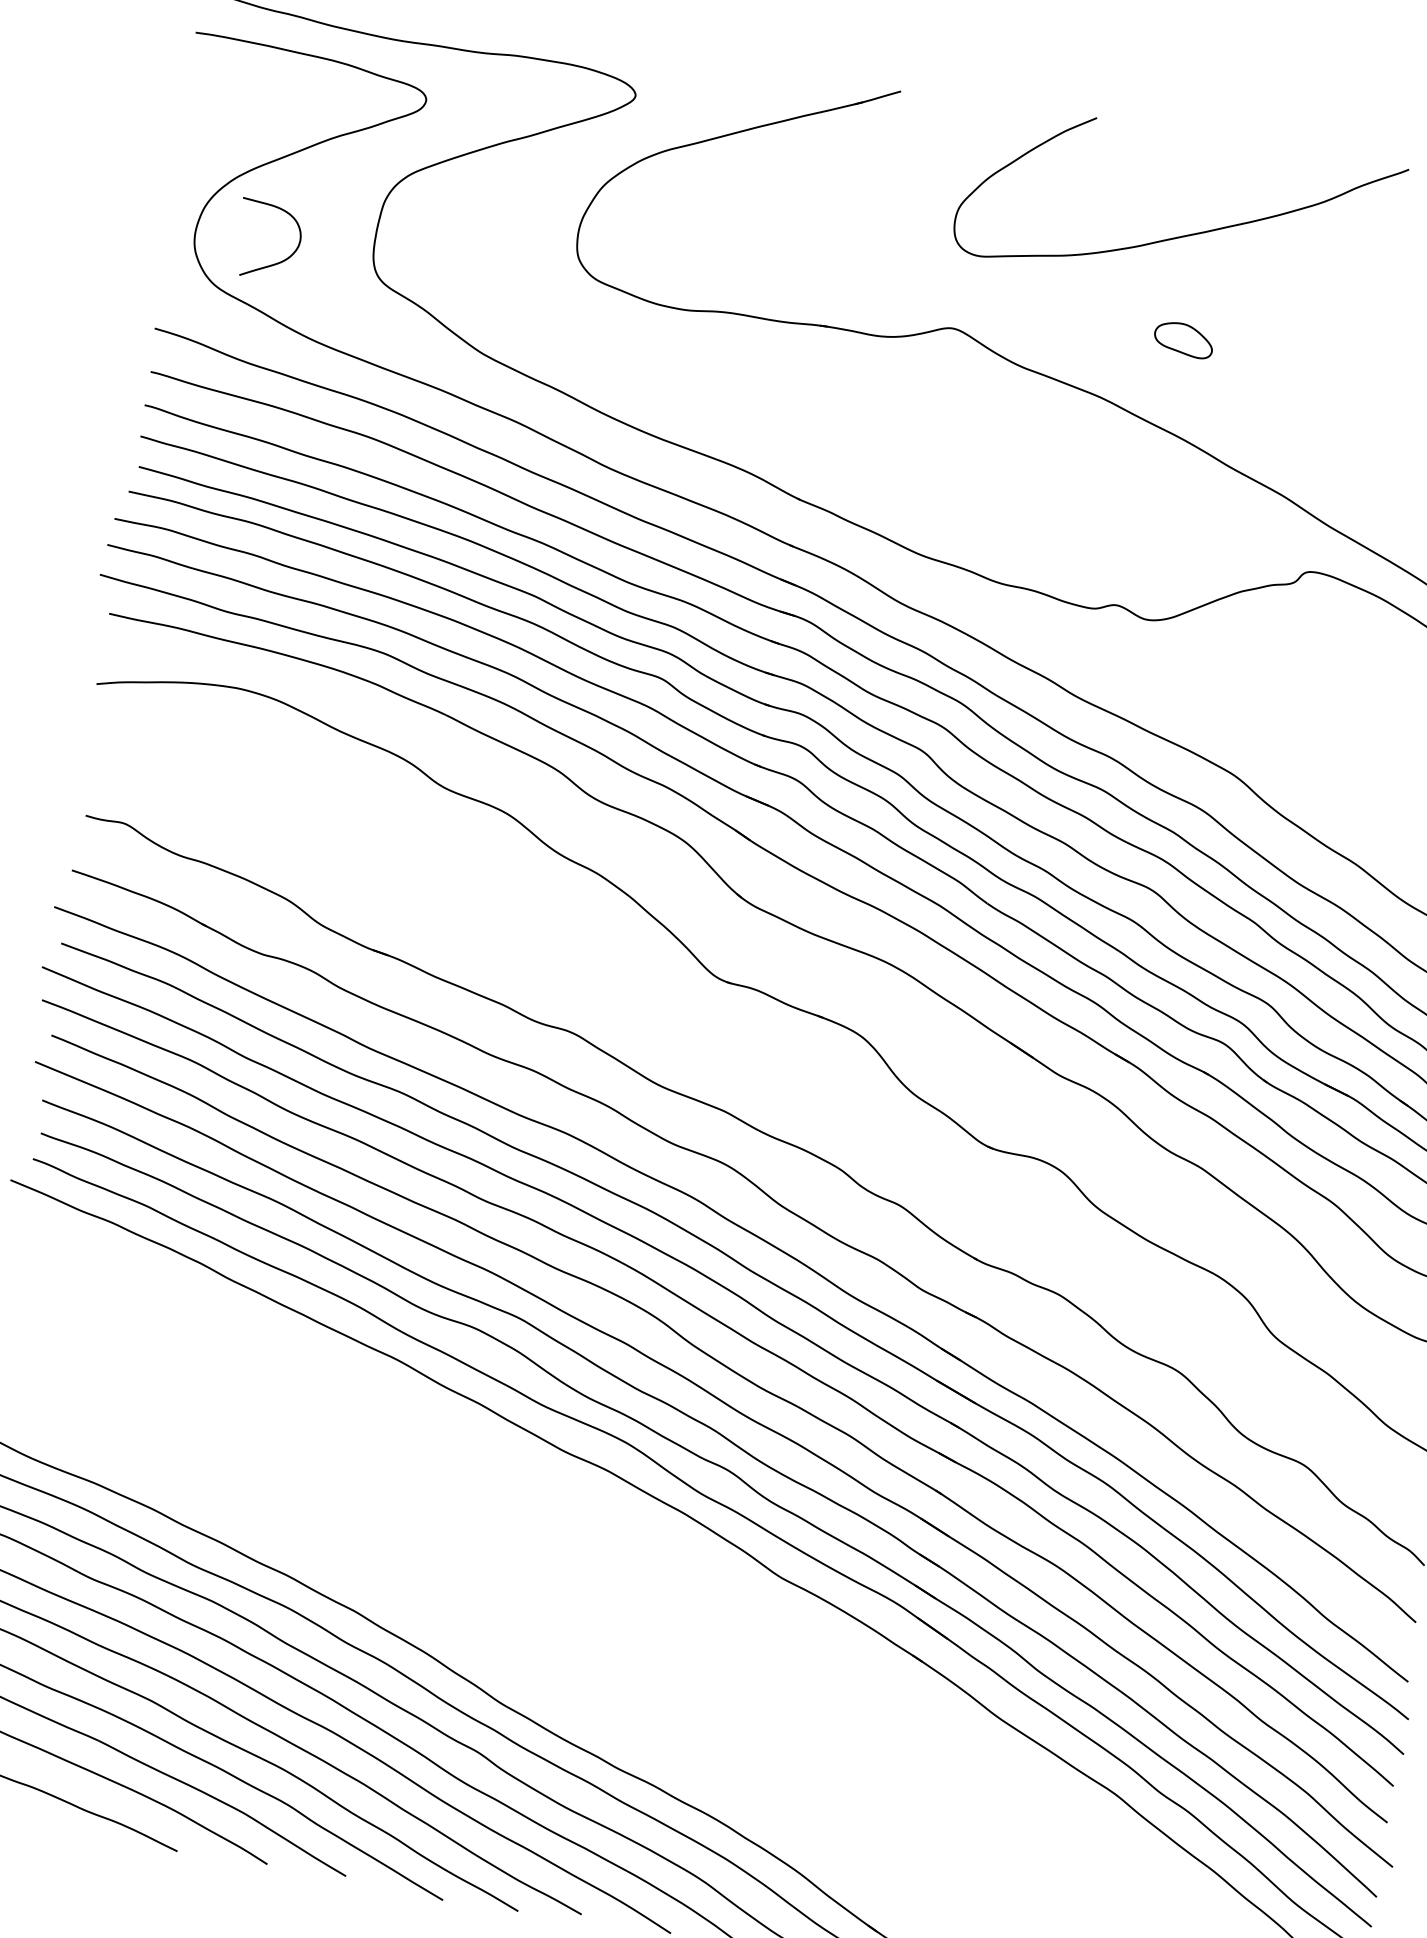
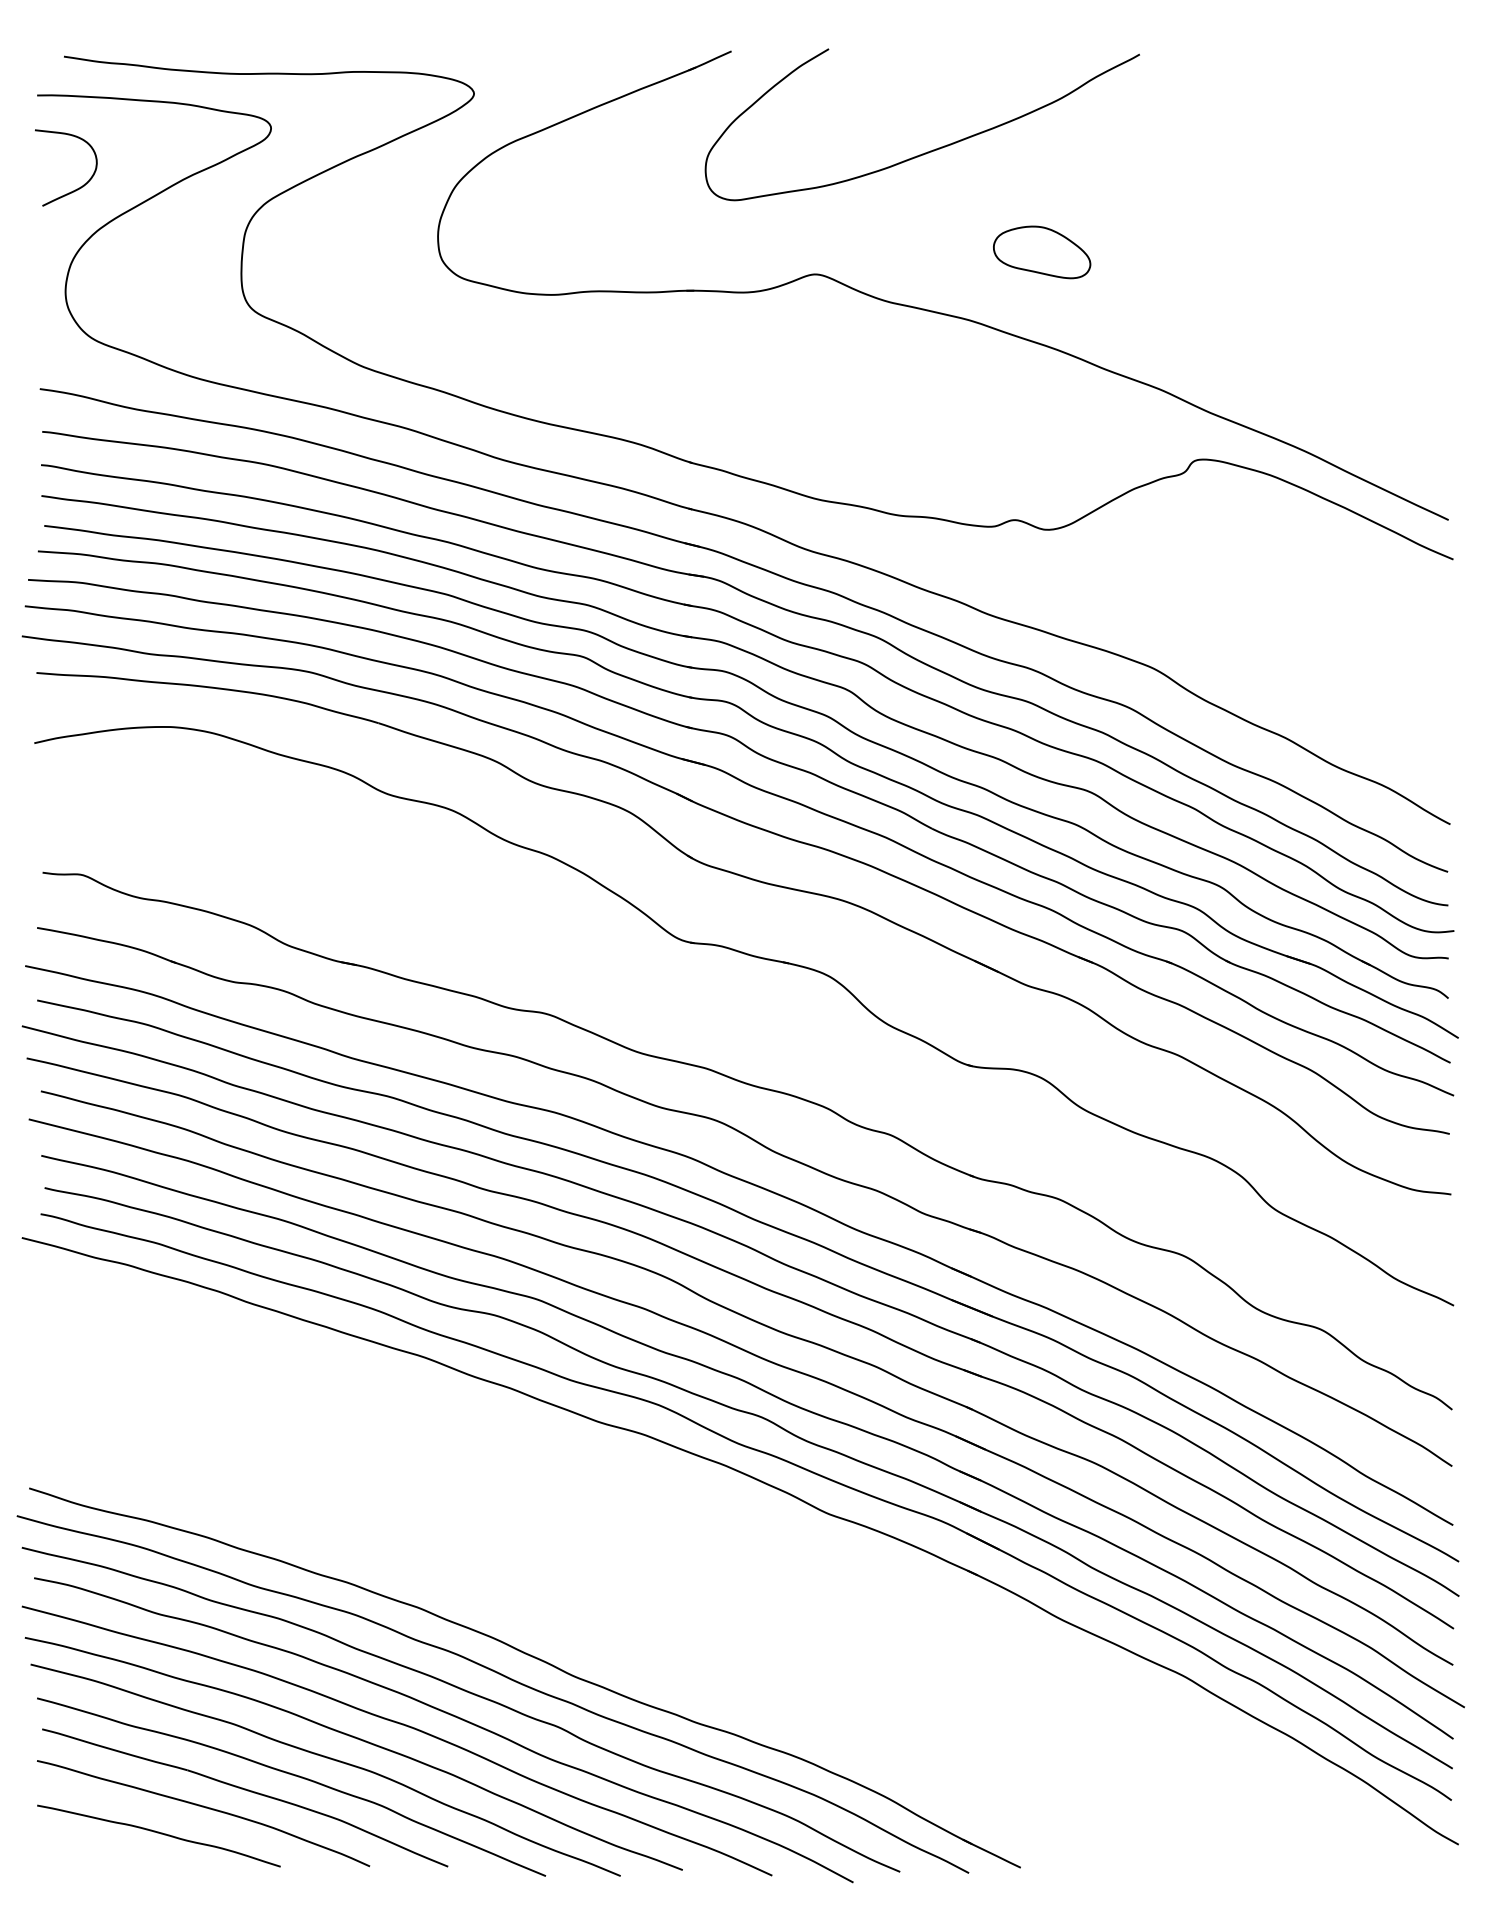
curve: (1184, 235) -> (930, 150), moved
curve: (280, 261) -> (80, 186), moved
part: (1184, 340) -> (1042, 252), size x1.67

